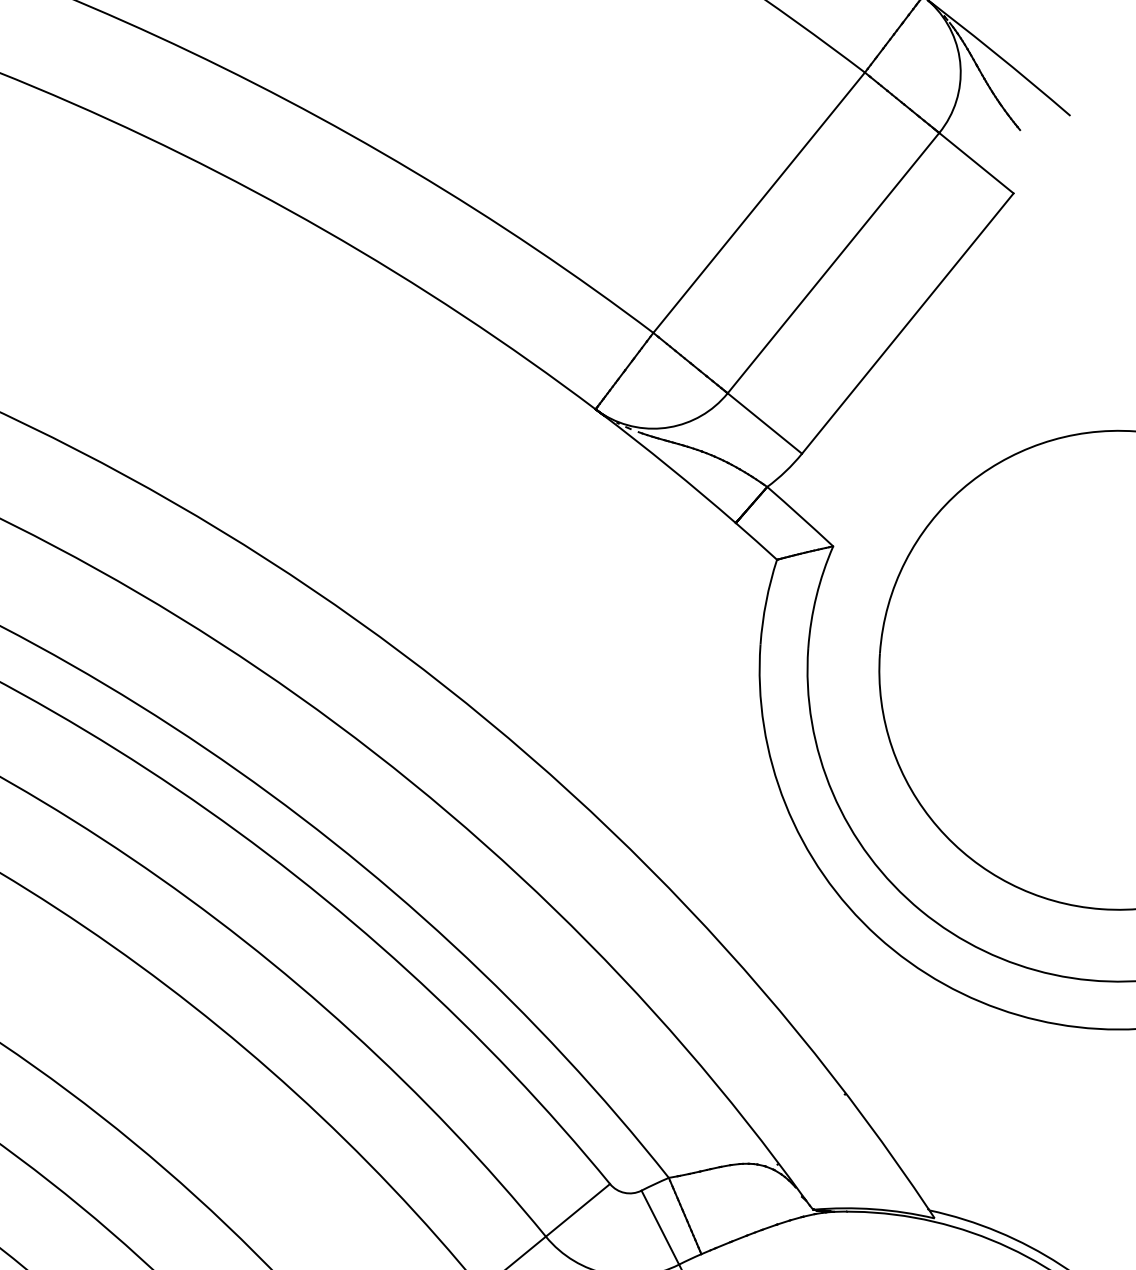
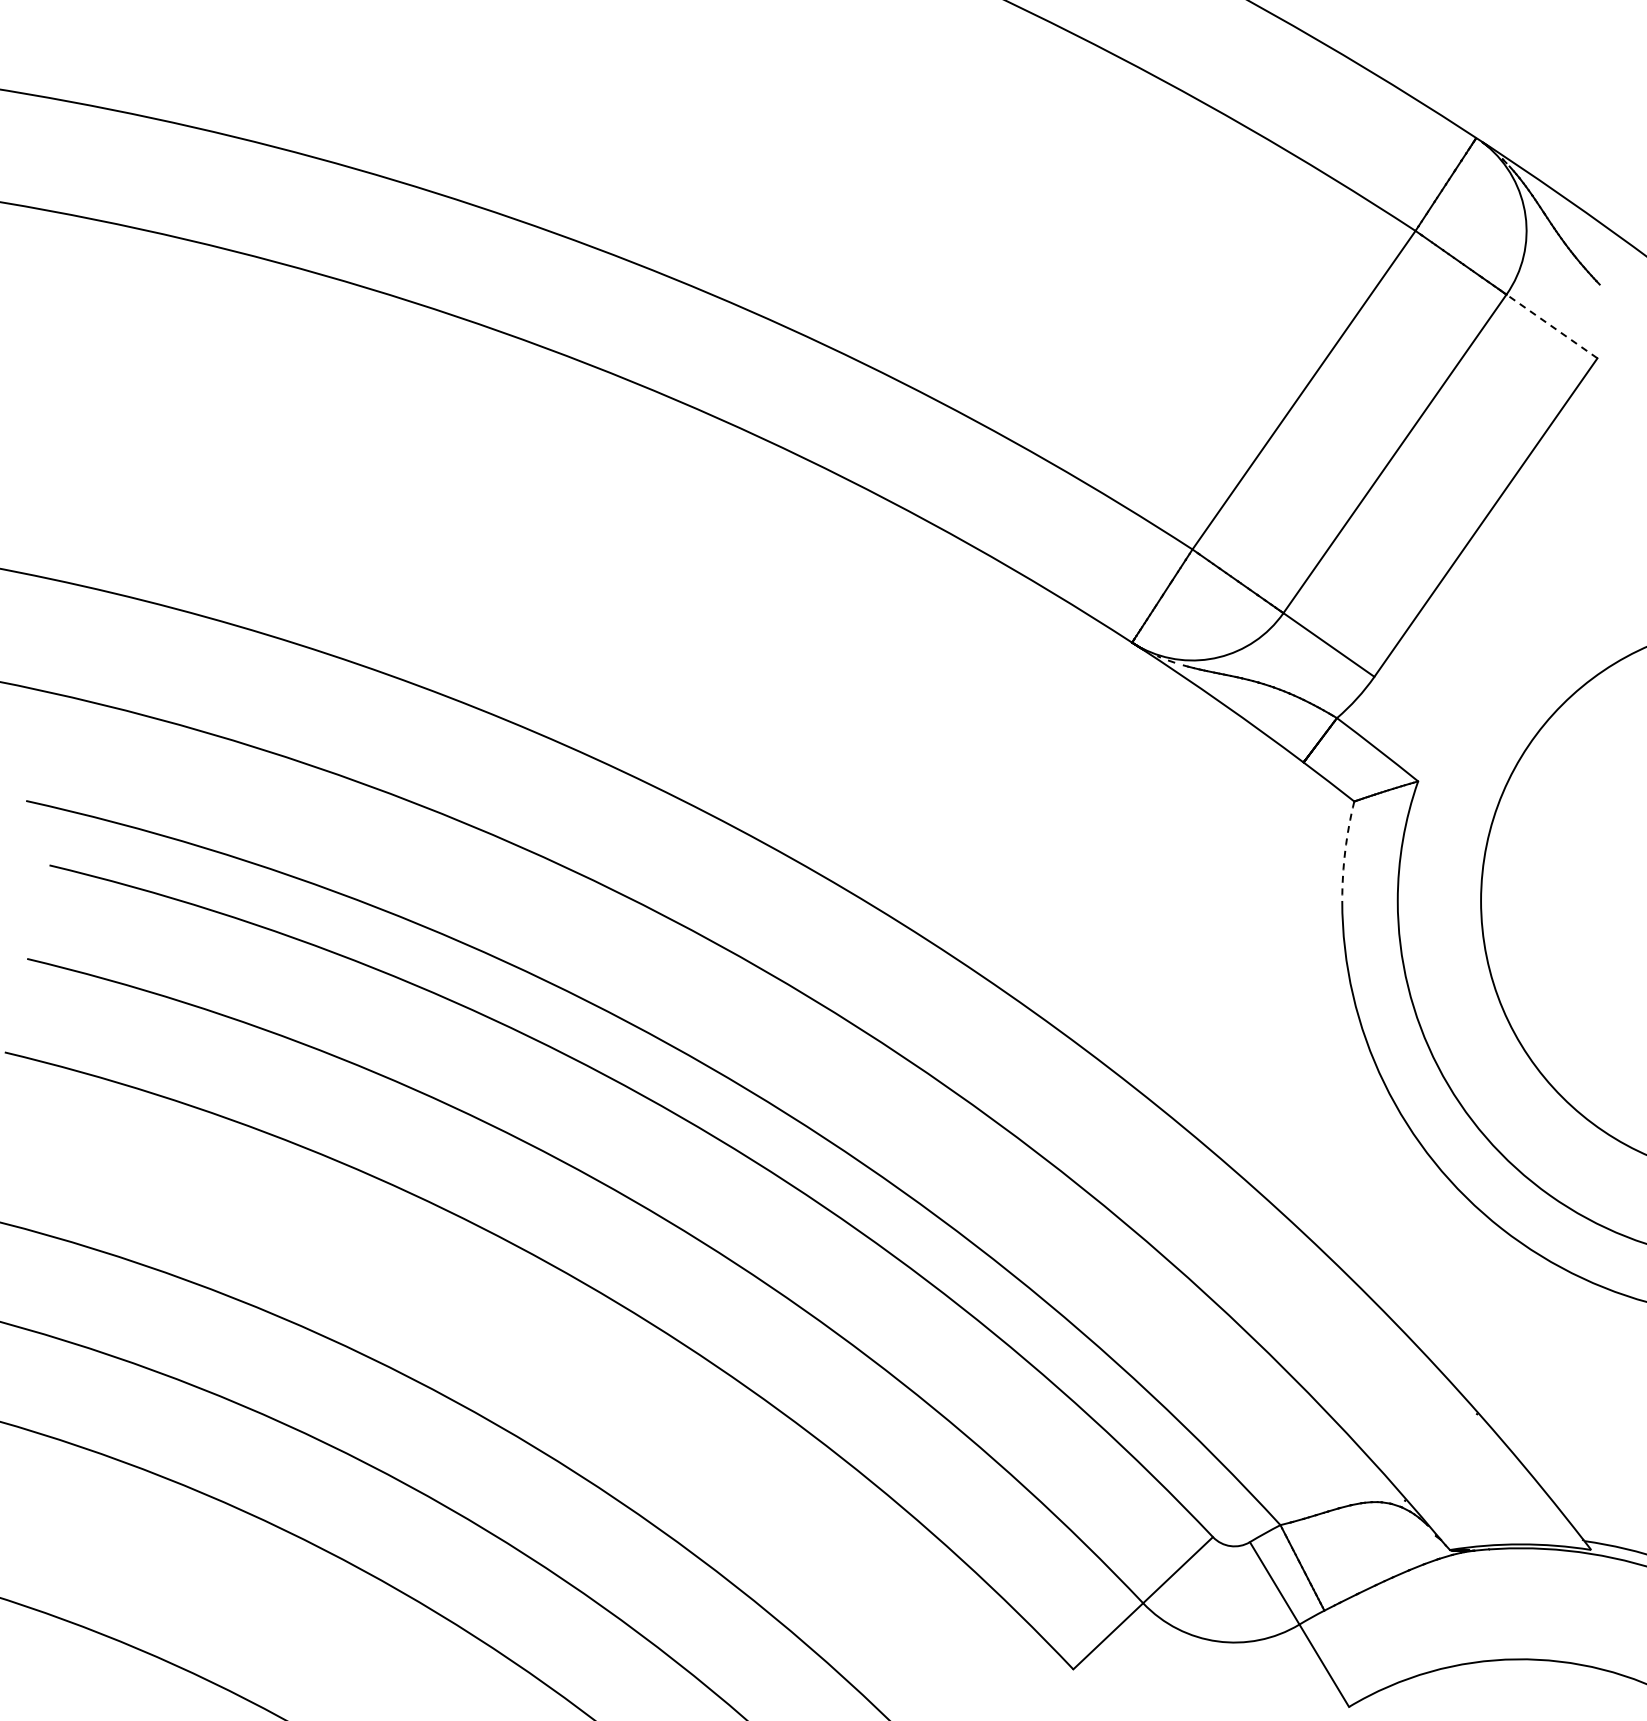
line: (976, 163) -> (1551, 326), solid -> dashed
arc: (766, 601) -> (1345, 850), solid -> dashed

